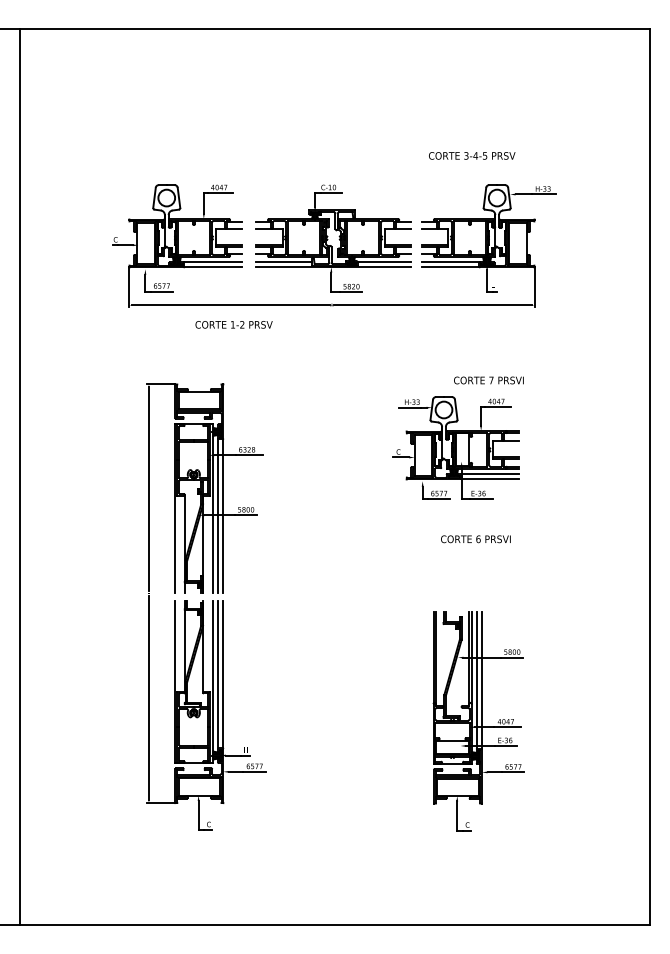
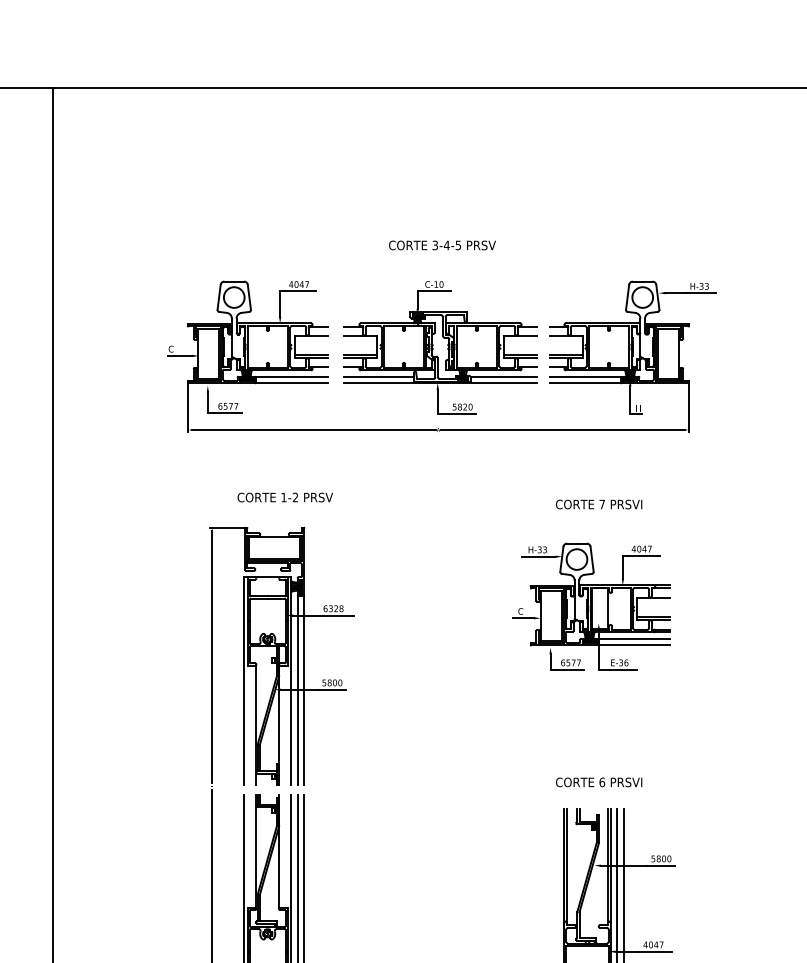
text: (472, 155) -> (442, 244), moved
text: (233, 324) -> (284, 497), moved
text: (488, 380) -> (598, 504), moved
text: (475, 539) -> (598, 782), moved

